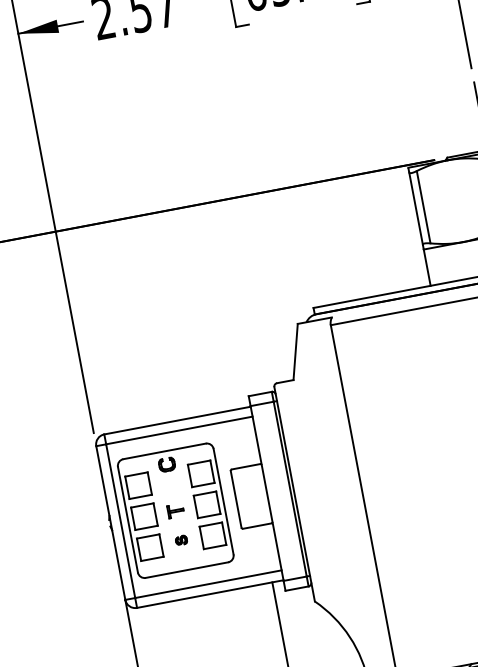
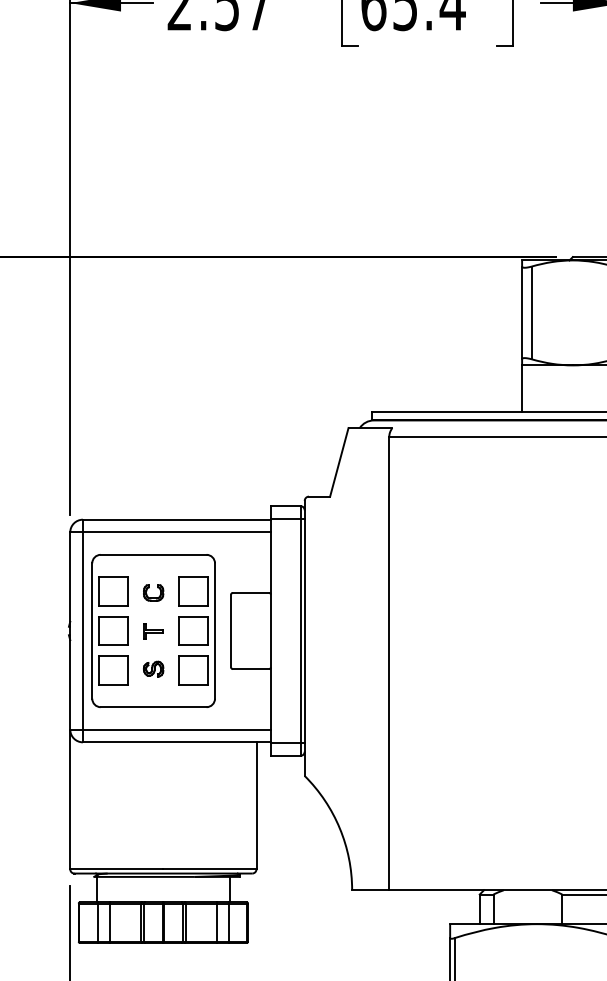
part: (166, 464) -> (153, 592), moved
part: (181, 539) -> (153, 668), size x1.43

